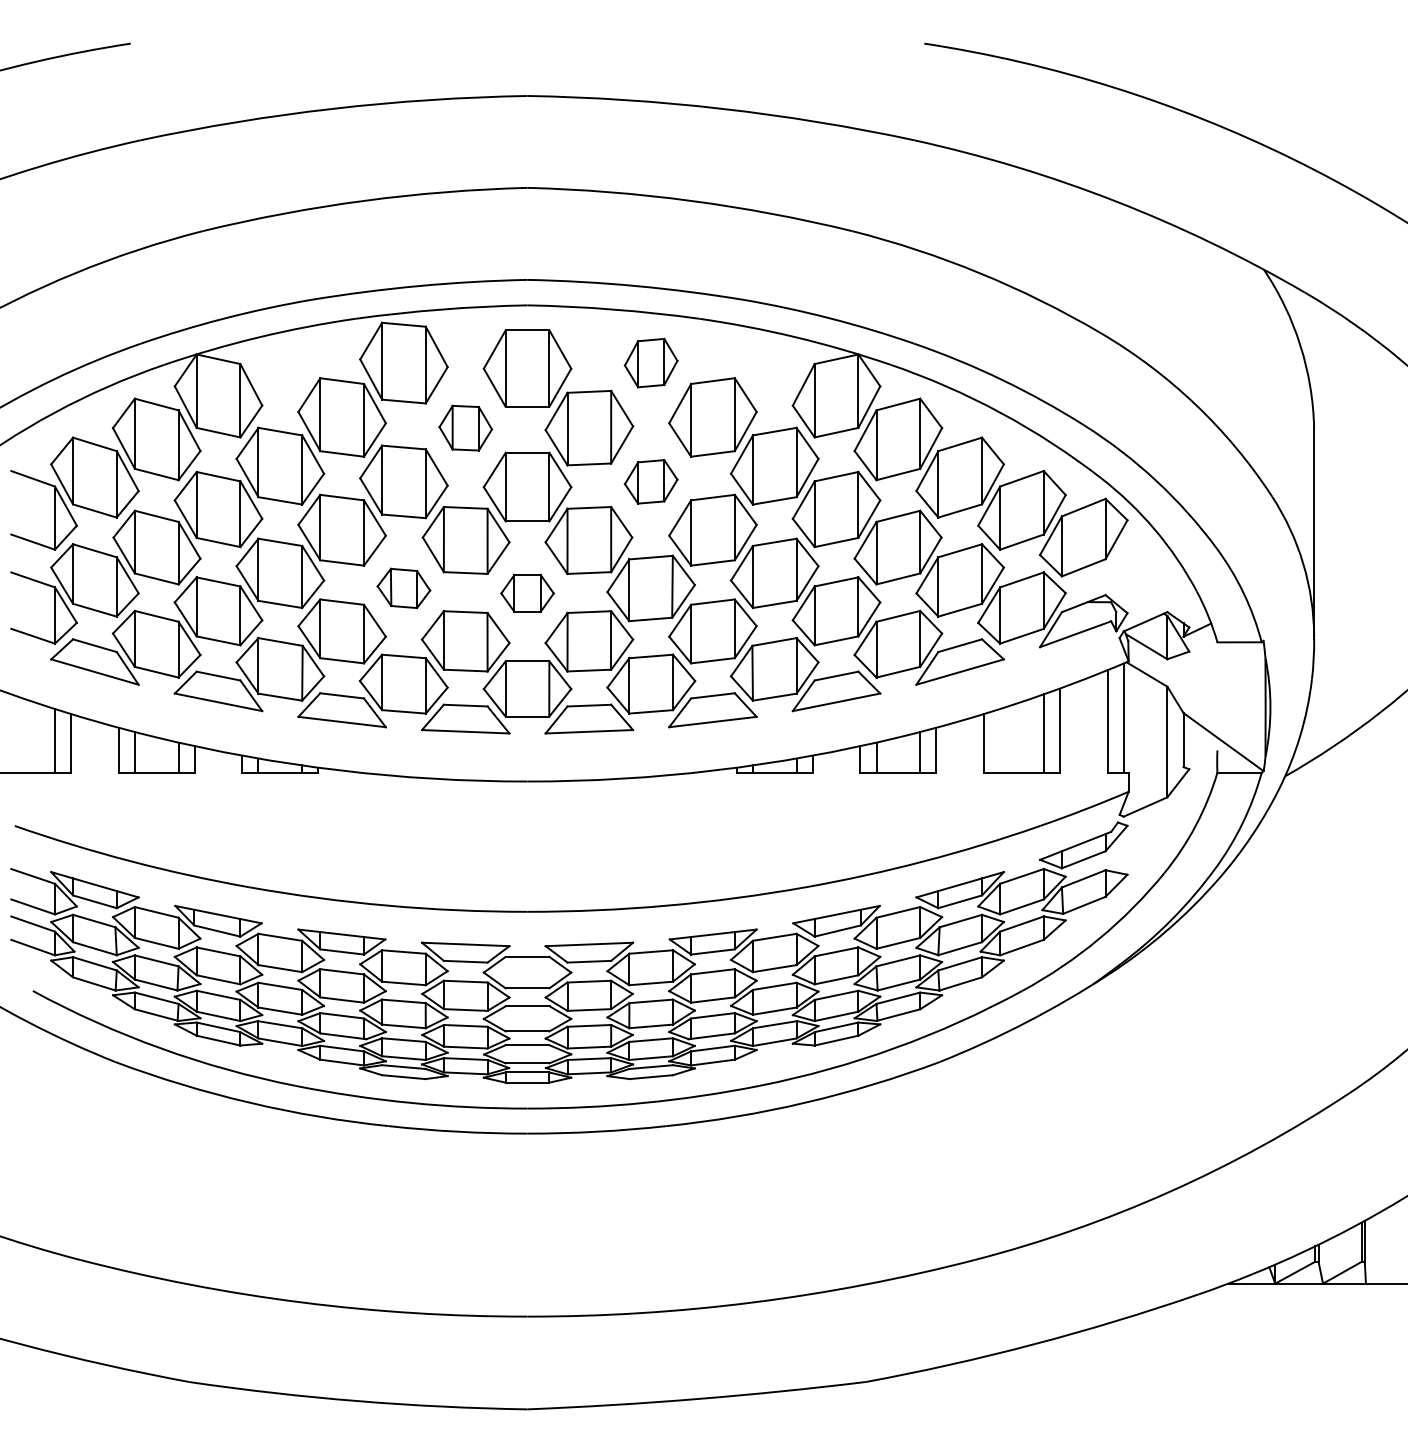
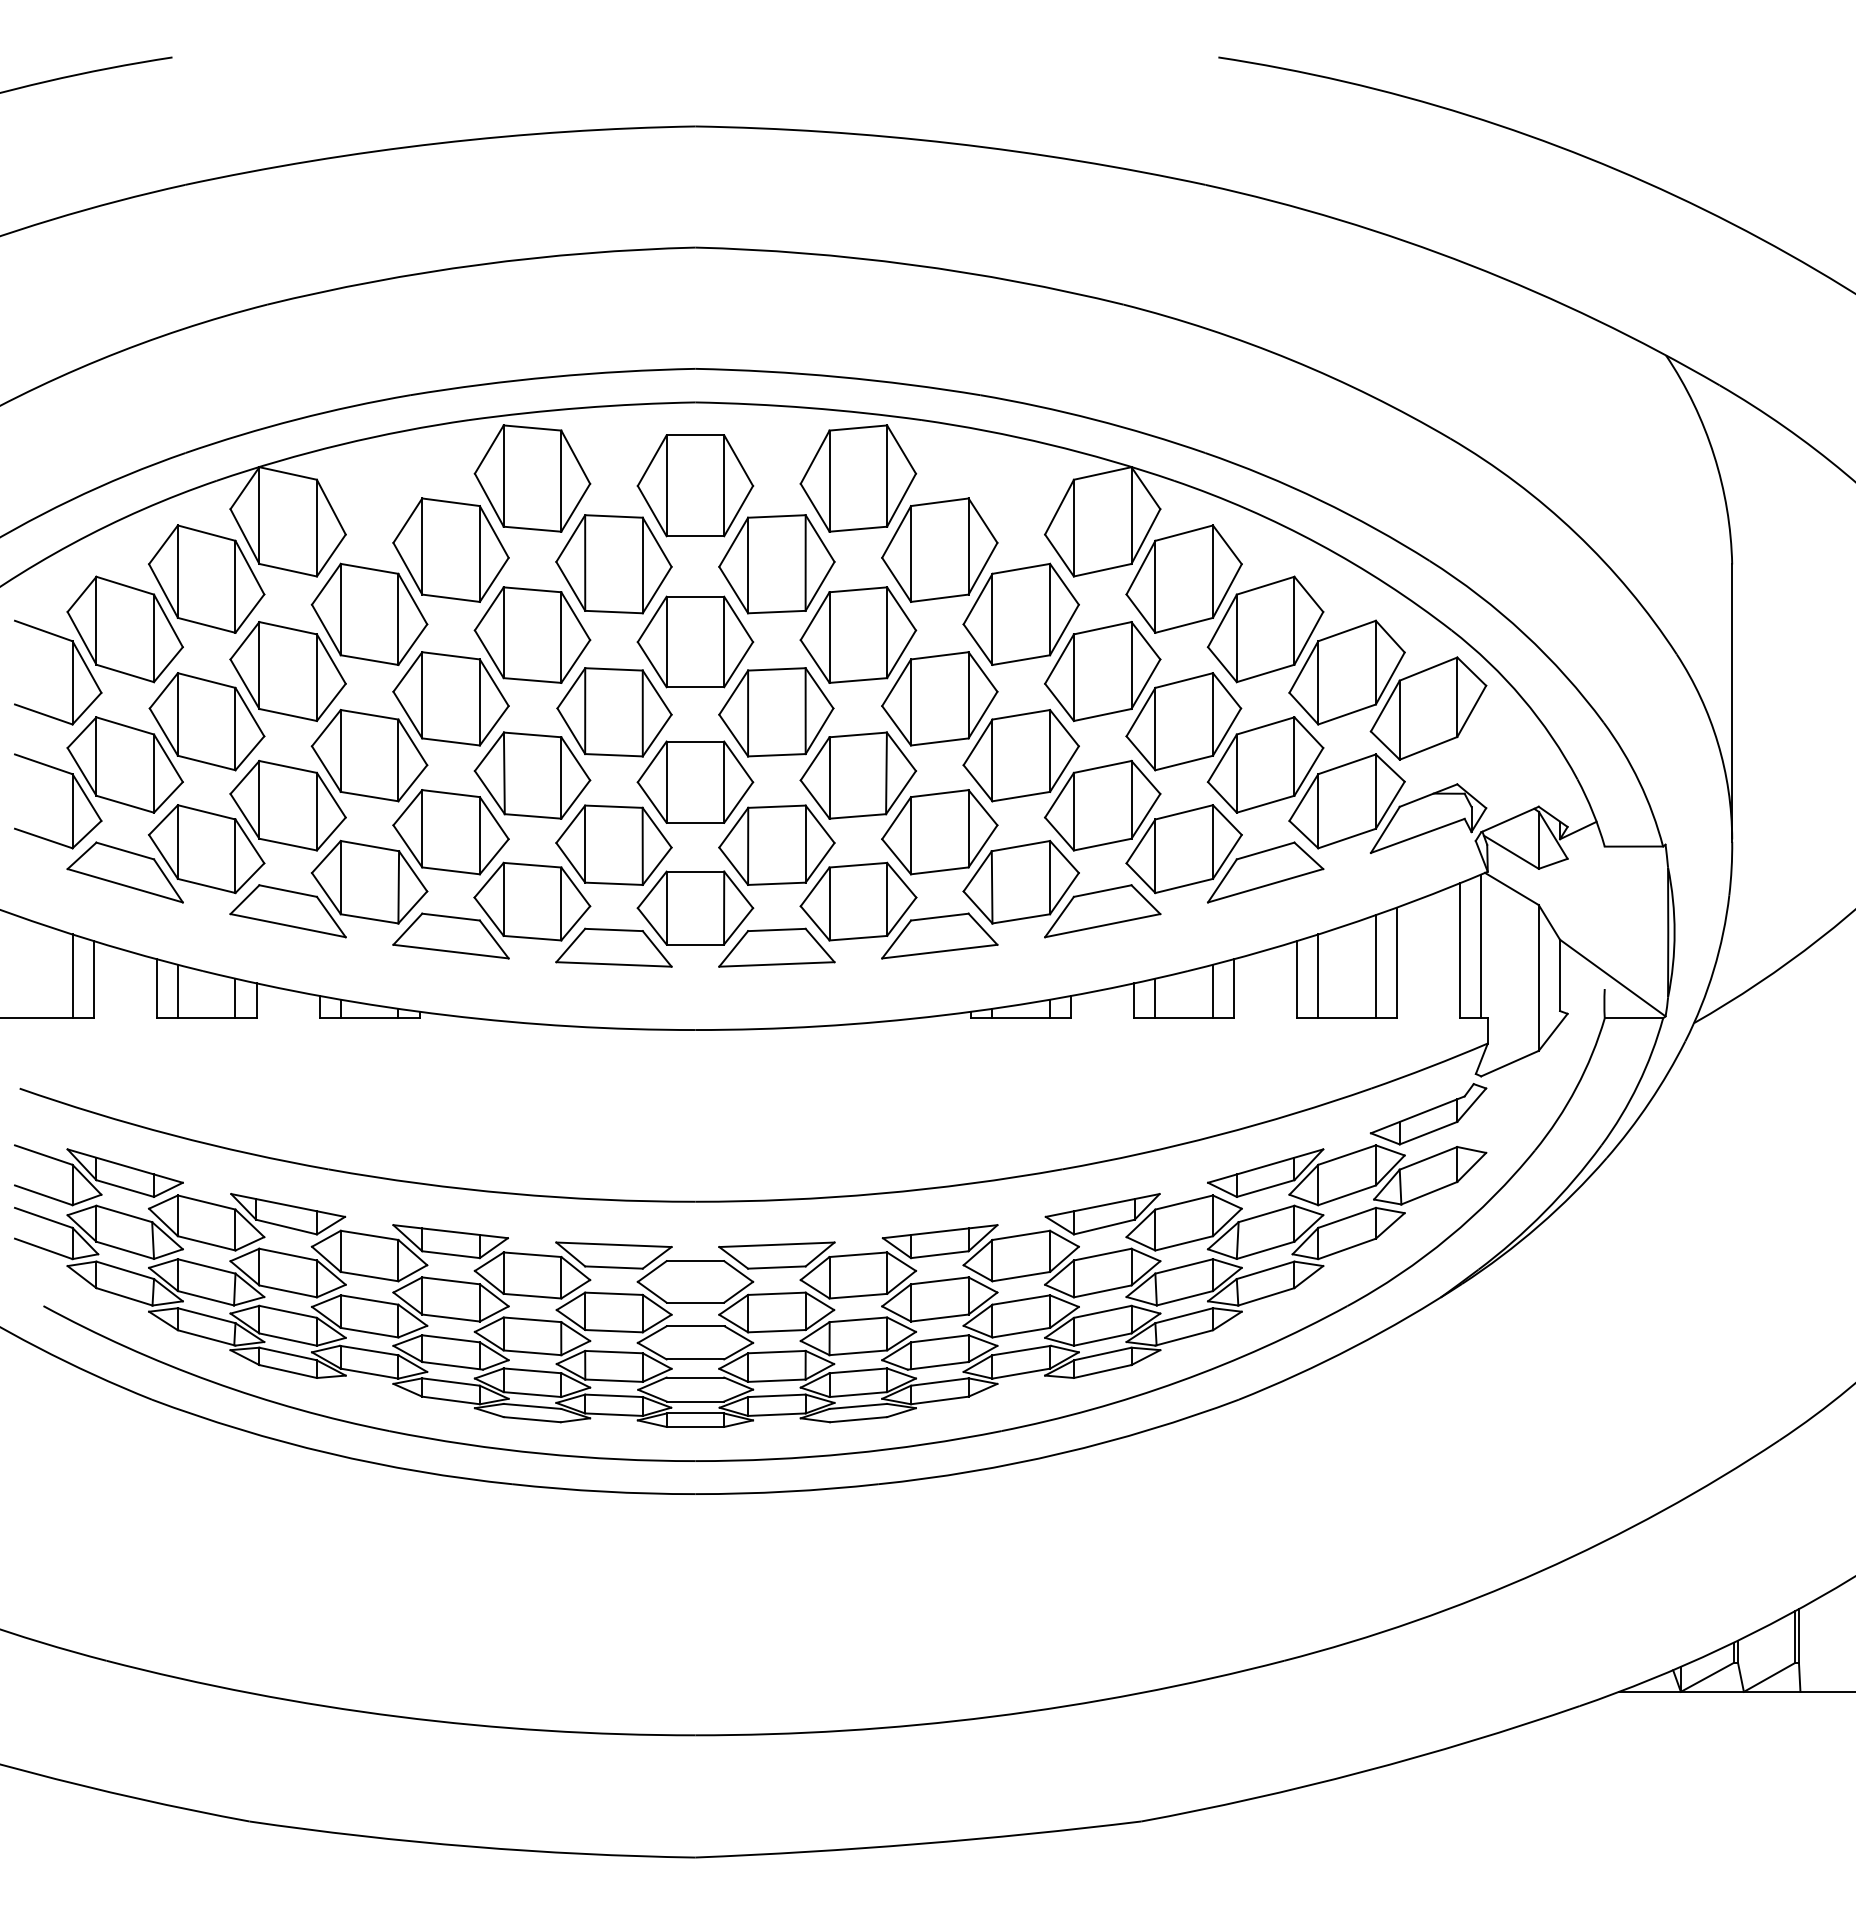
part: (651, 363) -> (858, 478), size x1.67
part: (465, 428) -> (613, 564), size x1.67
part: (651, 481) -> (858, 634), size x1.67
part: (403, 588) -> (532, 775), size x1.67
part: (527, 592) -> (695, 781), size x1.67
line: (1000, 740) -> (1318, 976), added

